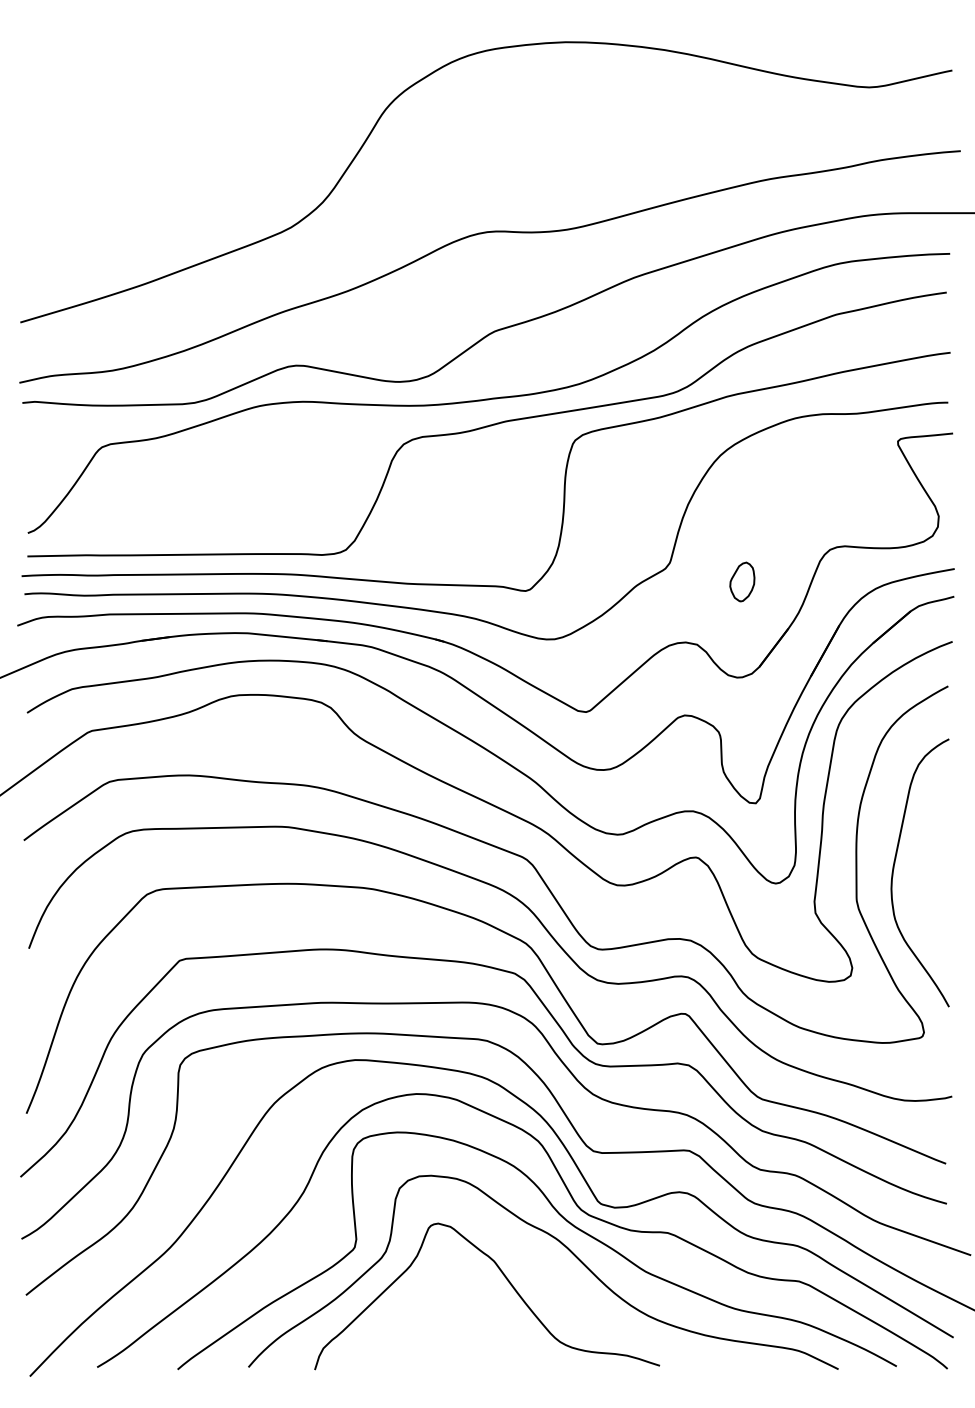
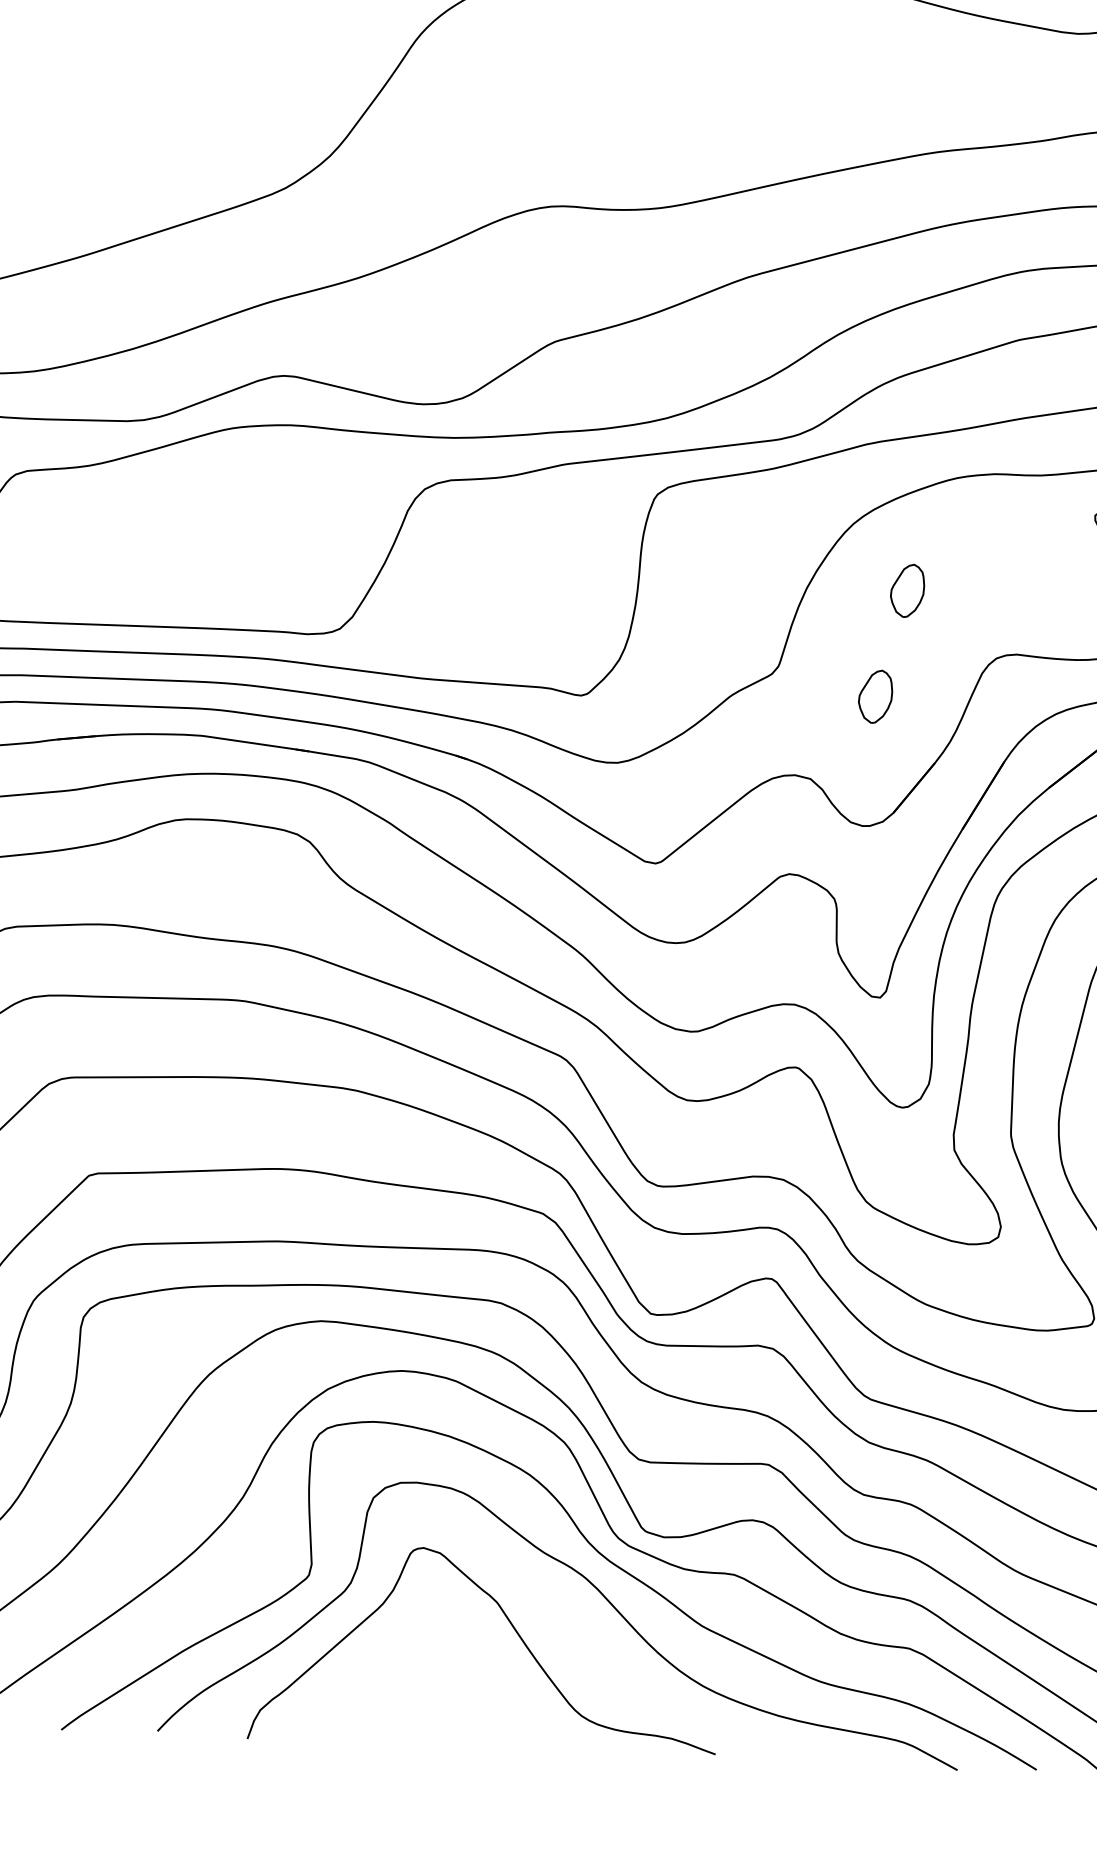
part: (762, 502) -> (907, 590), added

